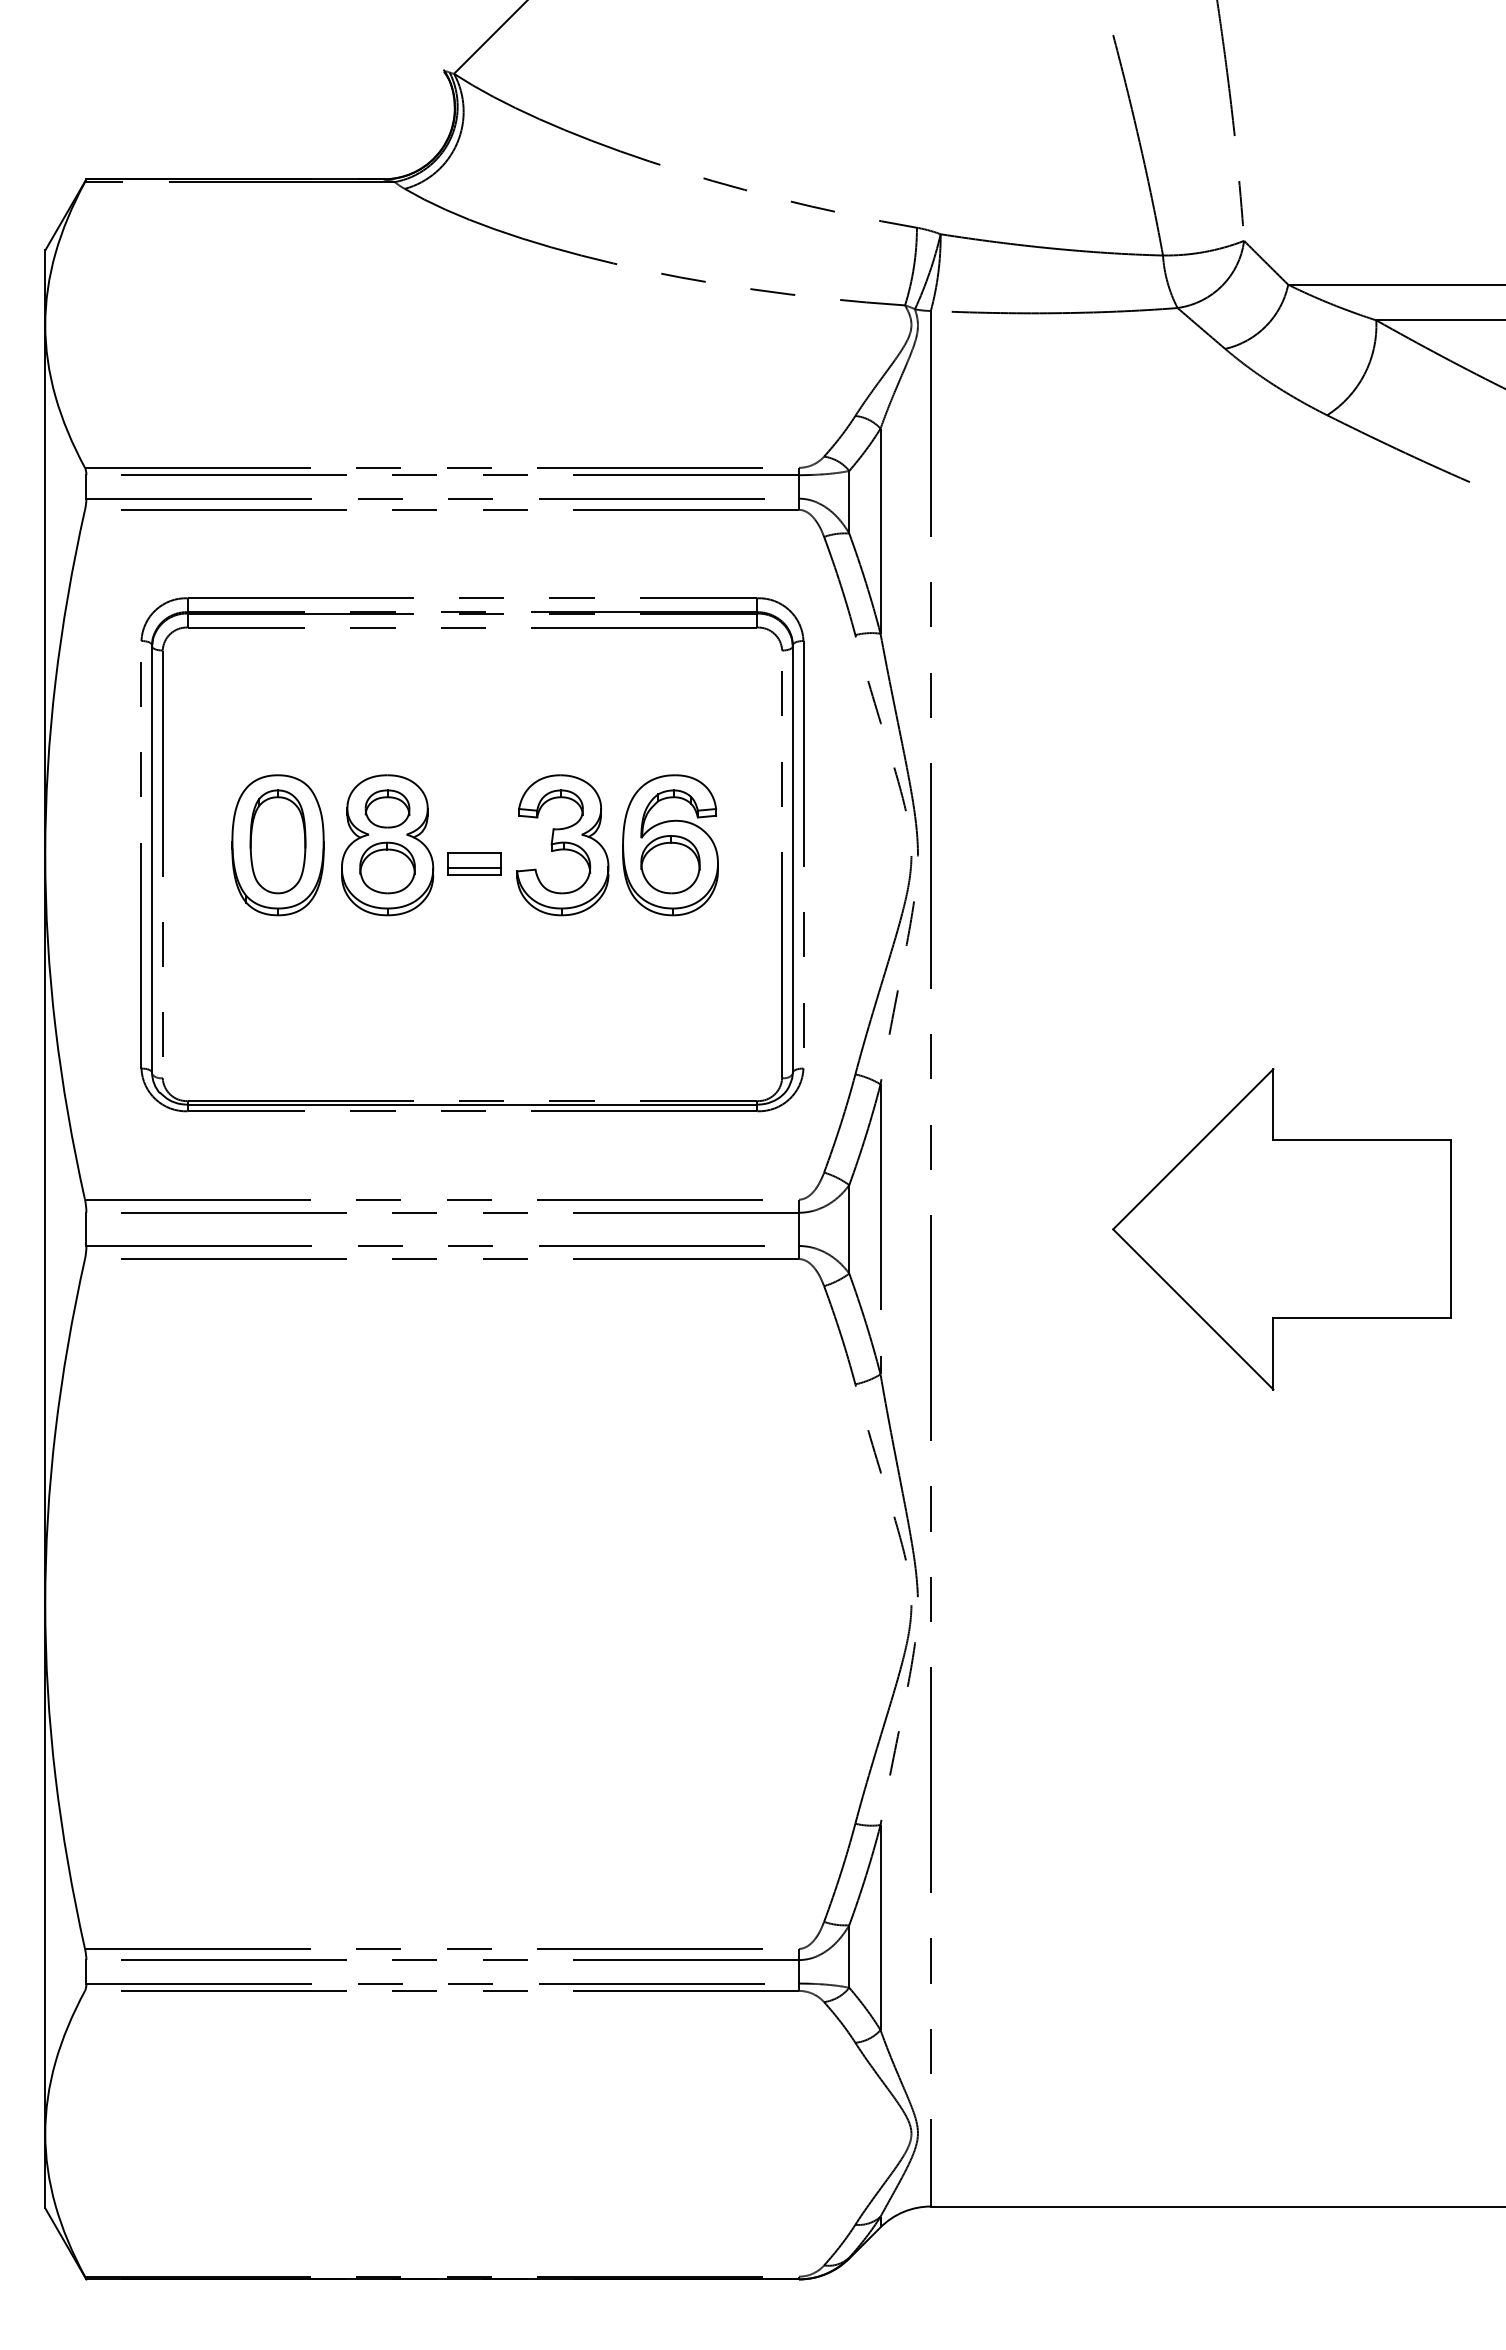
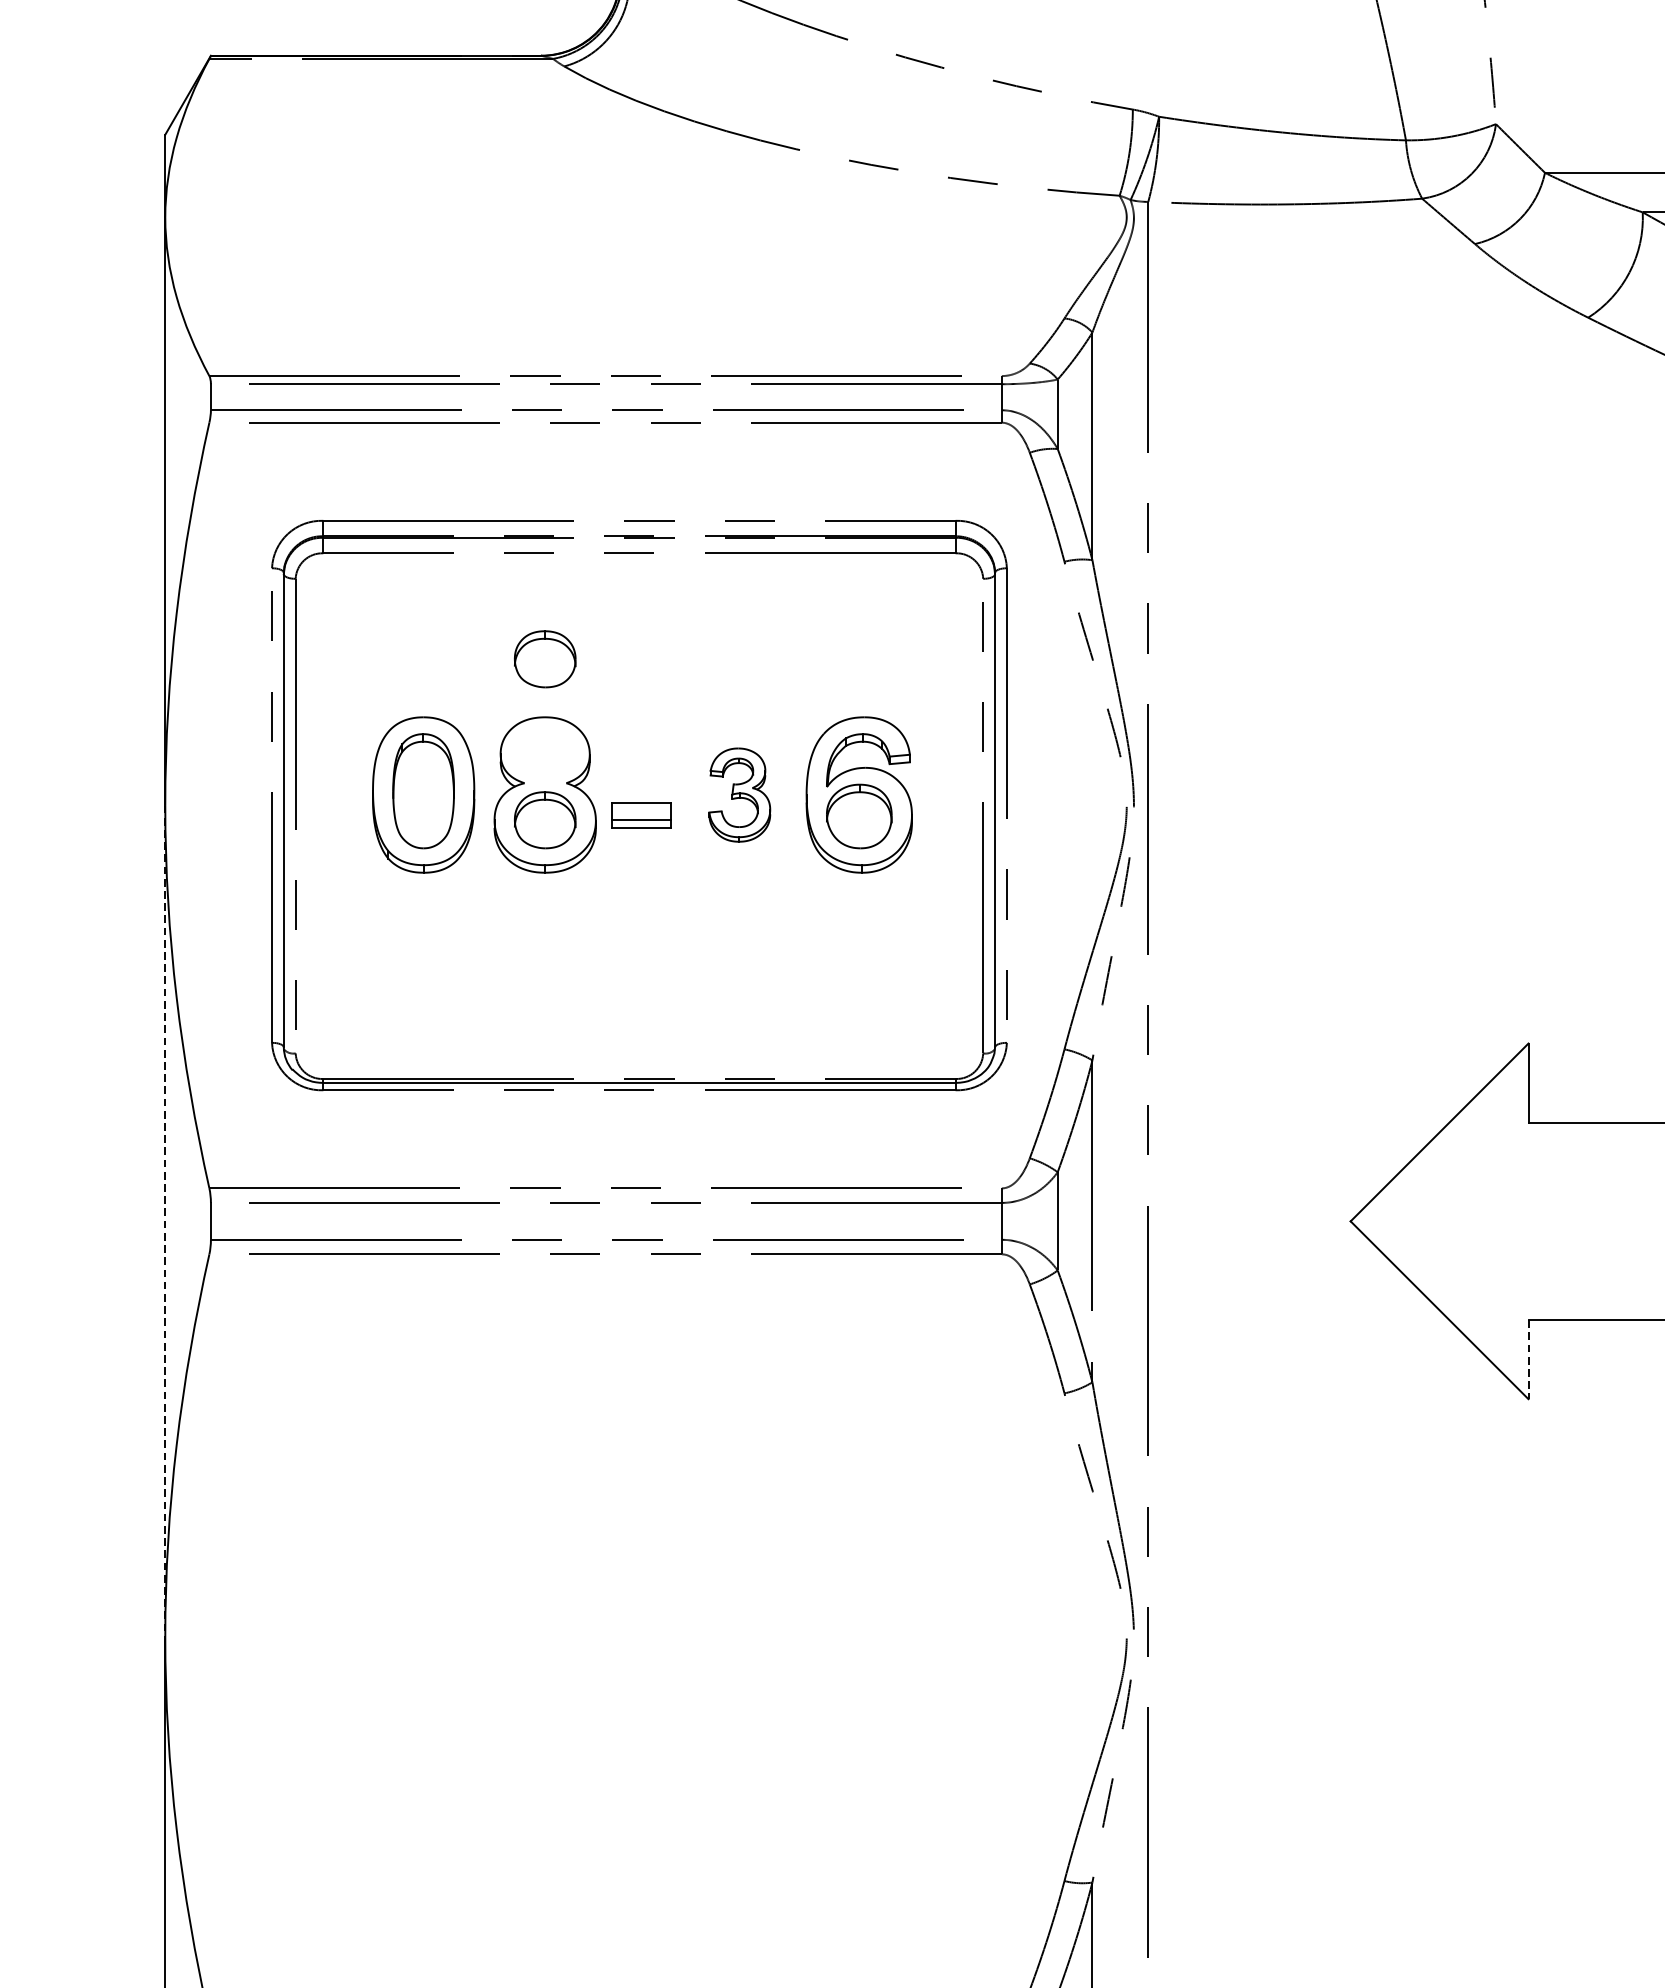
part: (387, 722) -> (545, 658), added
part: (387, 808) -> (545, 754), removed
part: (562, 845) -> (739, 795), size x0.6
line: (45, 1229) -> (165, 1221), solid -> dashed
line: (1273, 1353) -> (1528, 1359), solid -> dashed

